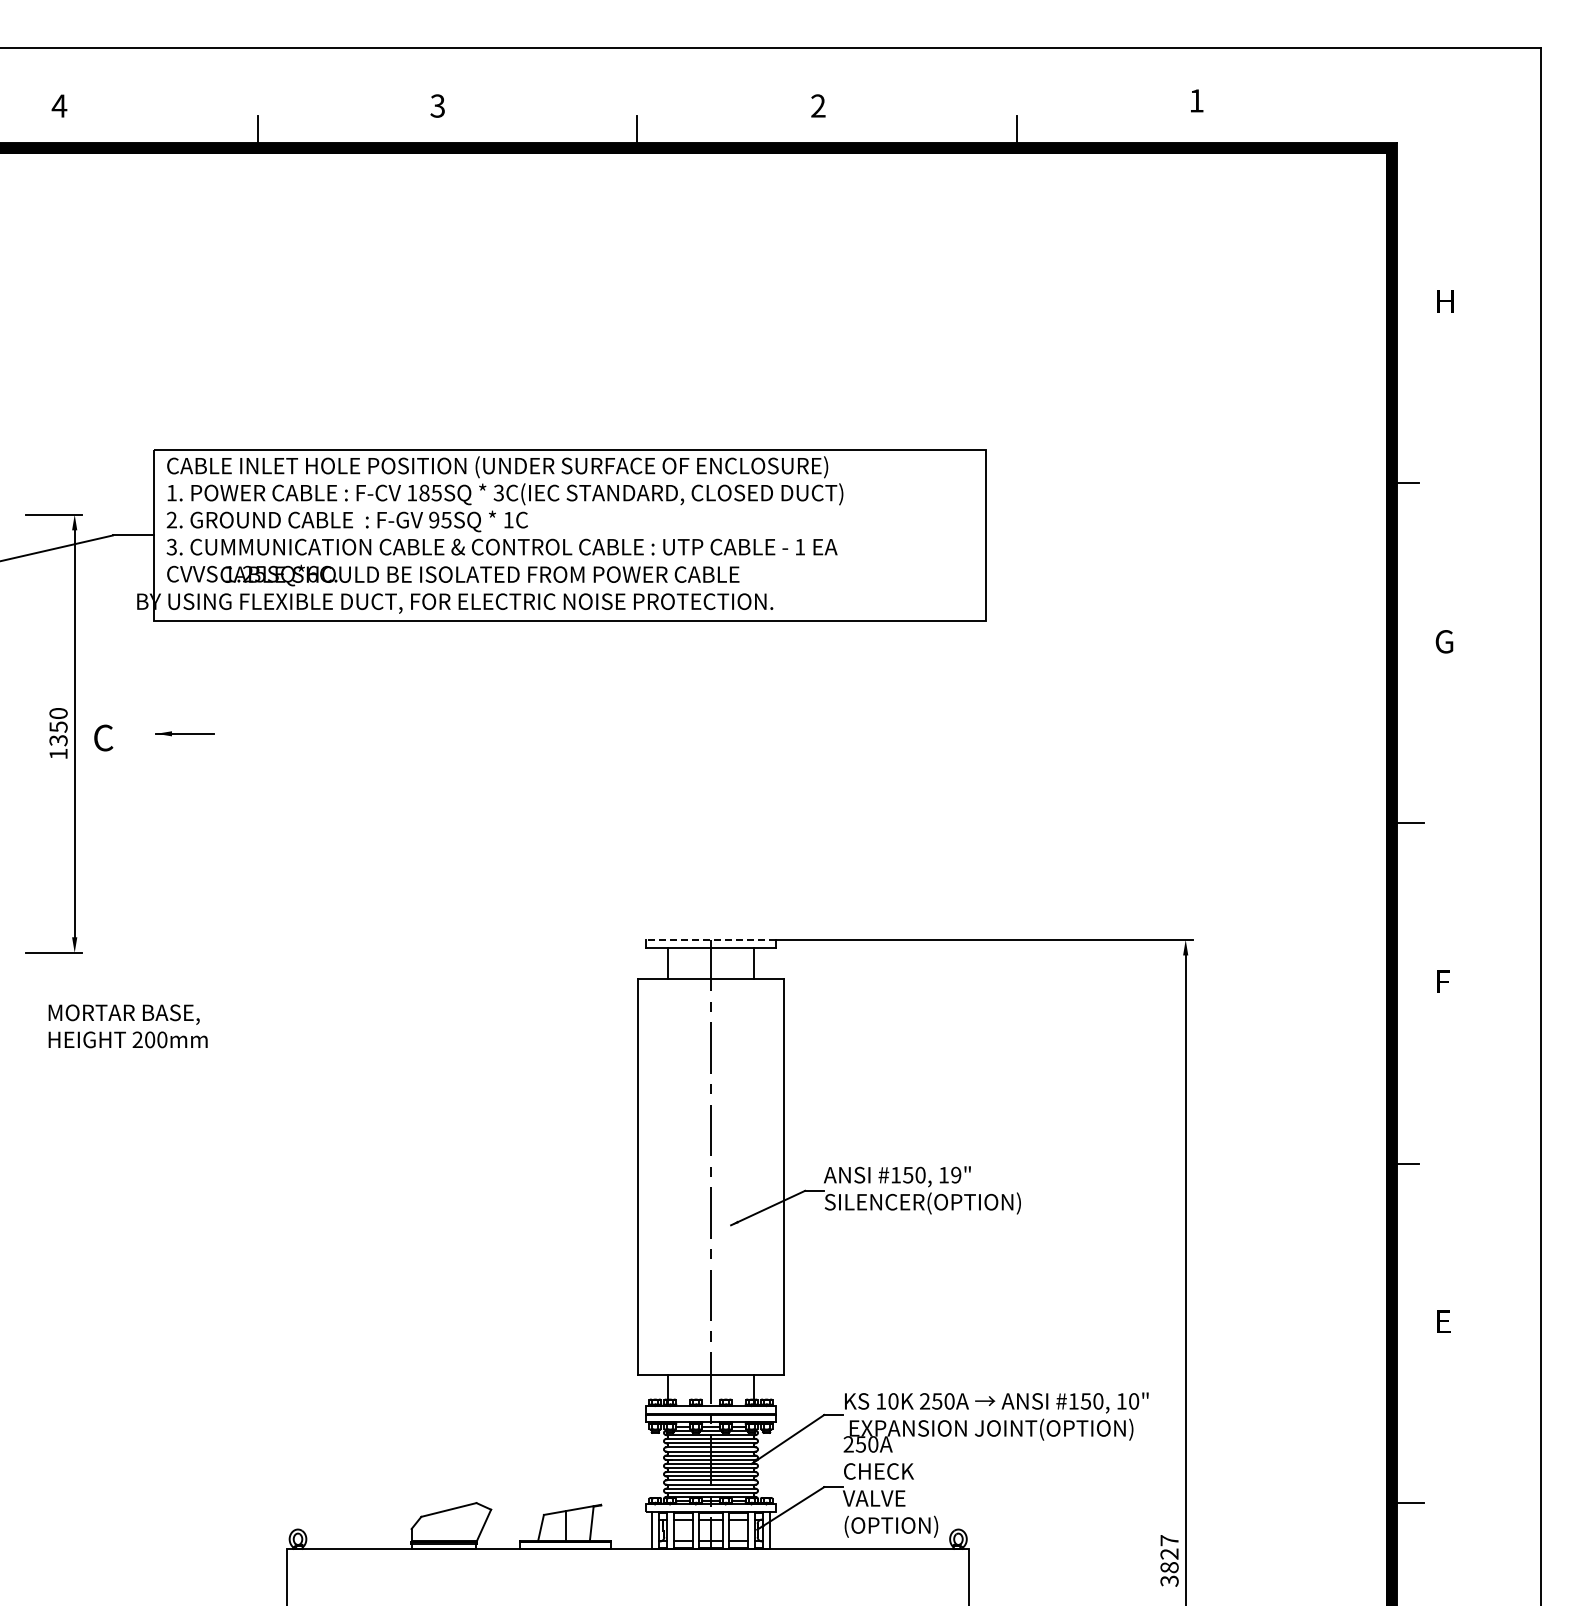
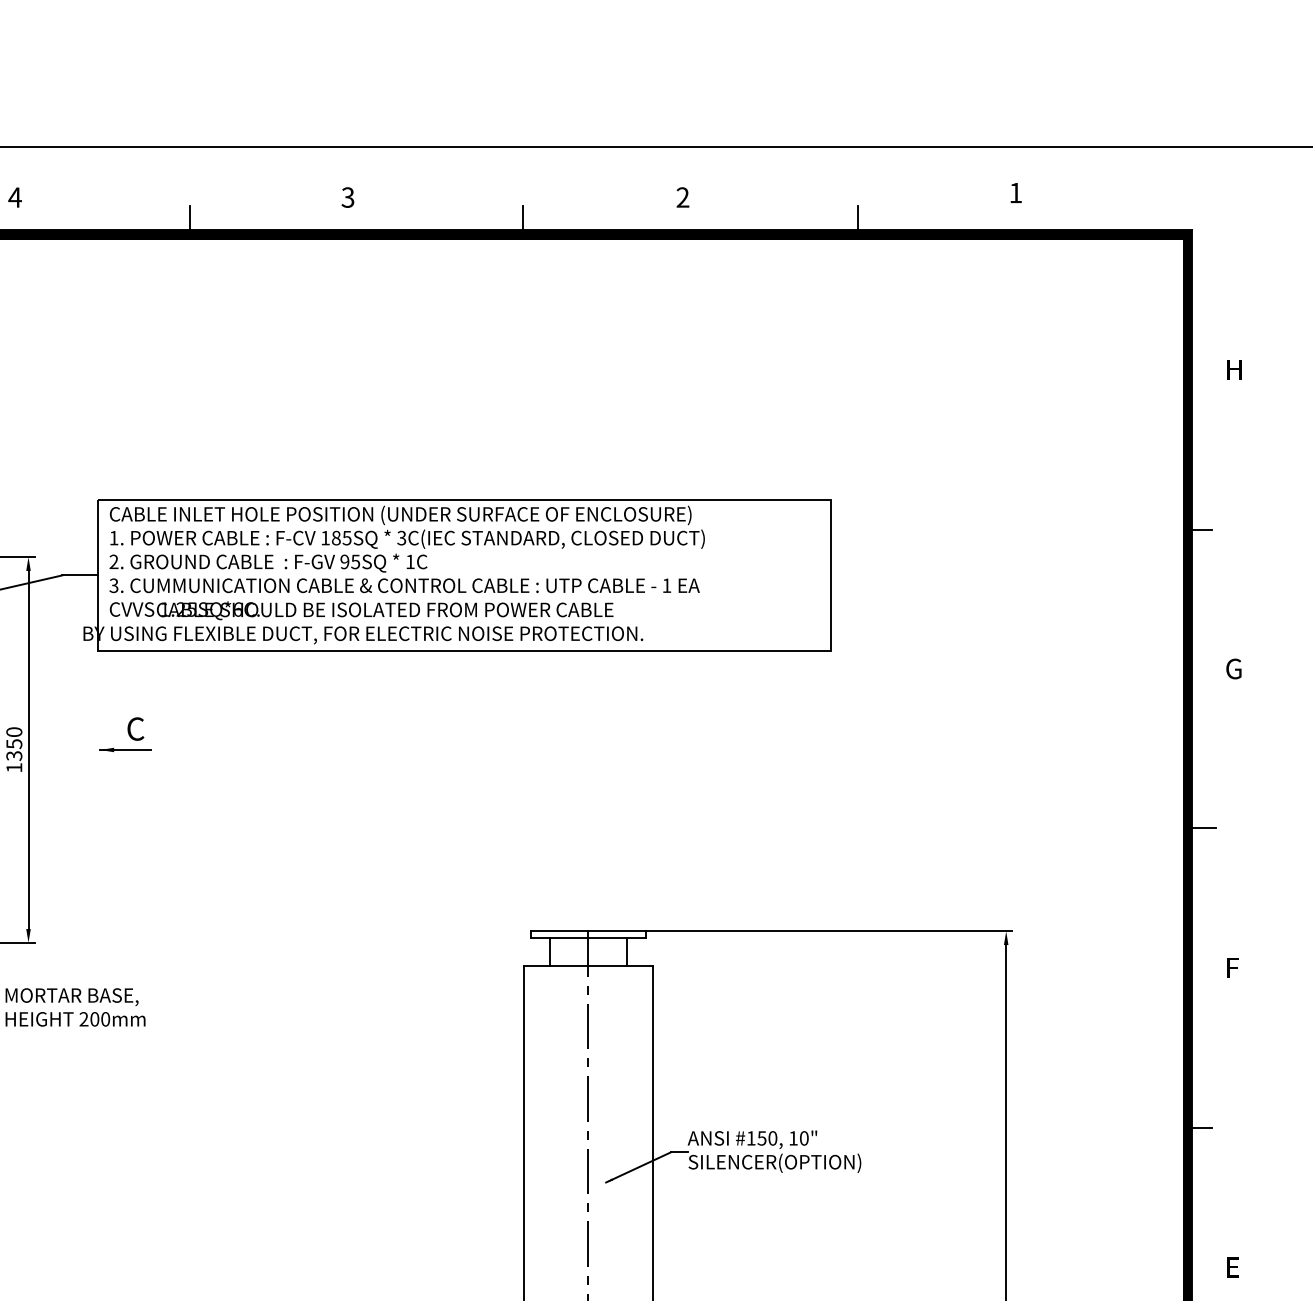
text: (103, 737) -> (135, 728), moved
line: (710, 939) -> (588, 931), dashed -> solid
text: (956, 1175) -> (804, 1138), 19" -> 10"

